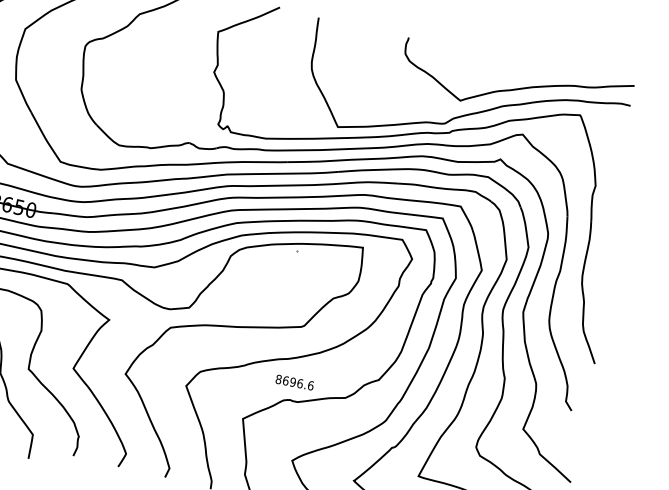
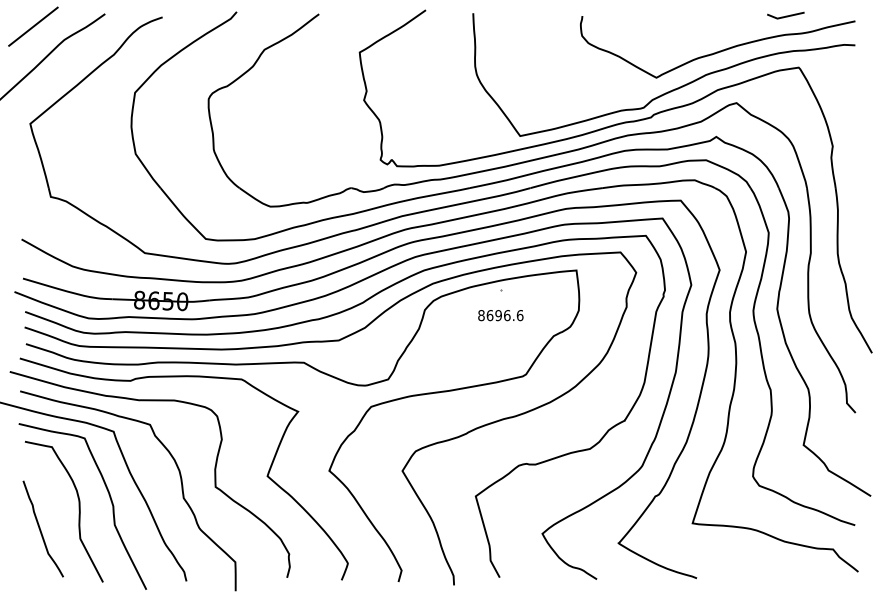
line: (577, 69) -> (785, 15), added
text: (294, 382) -> (500, 315), moved

